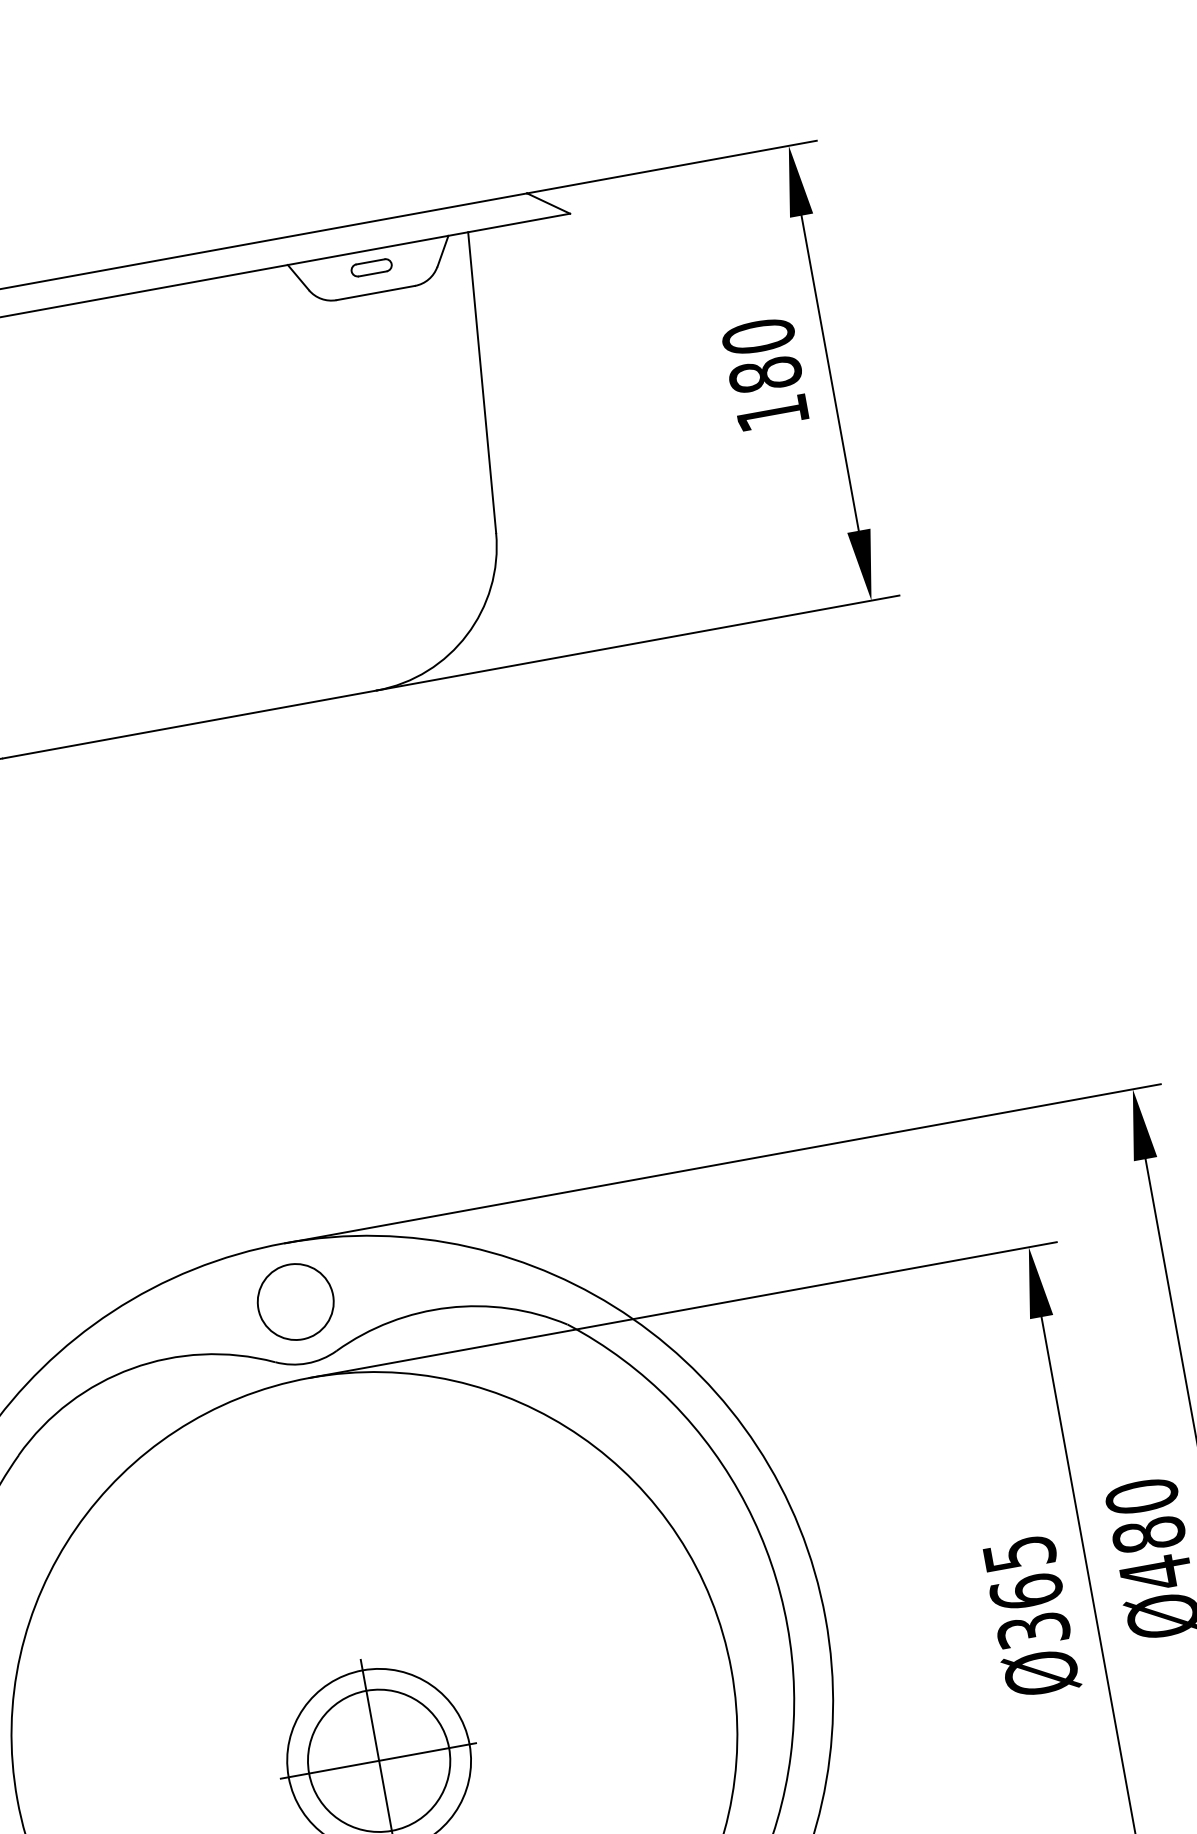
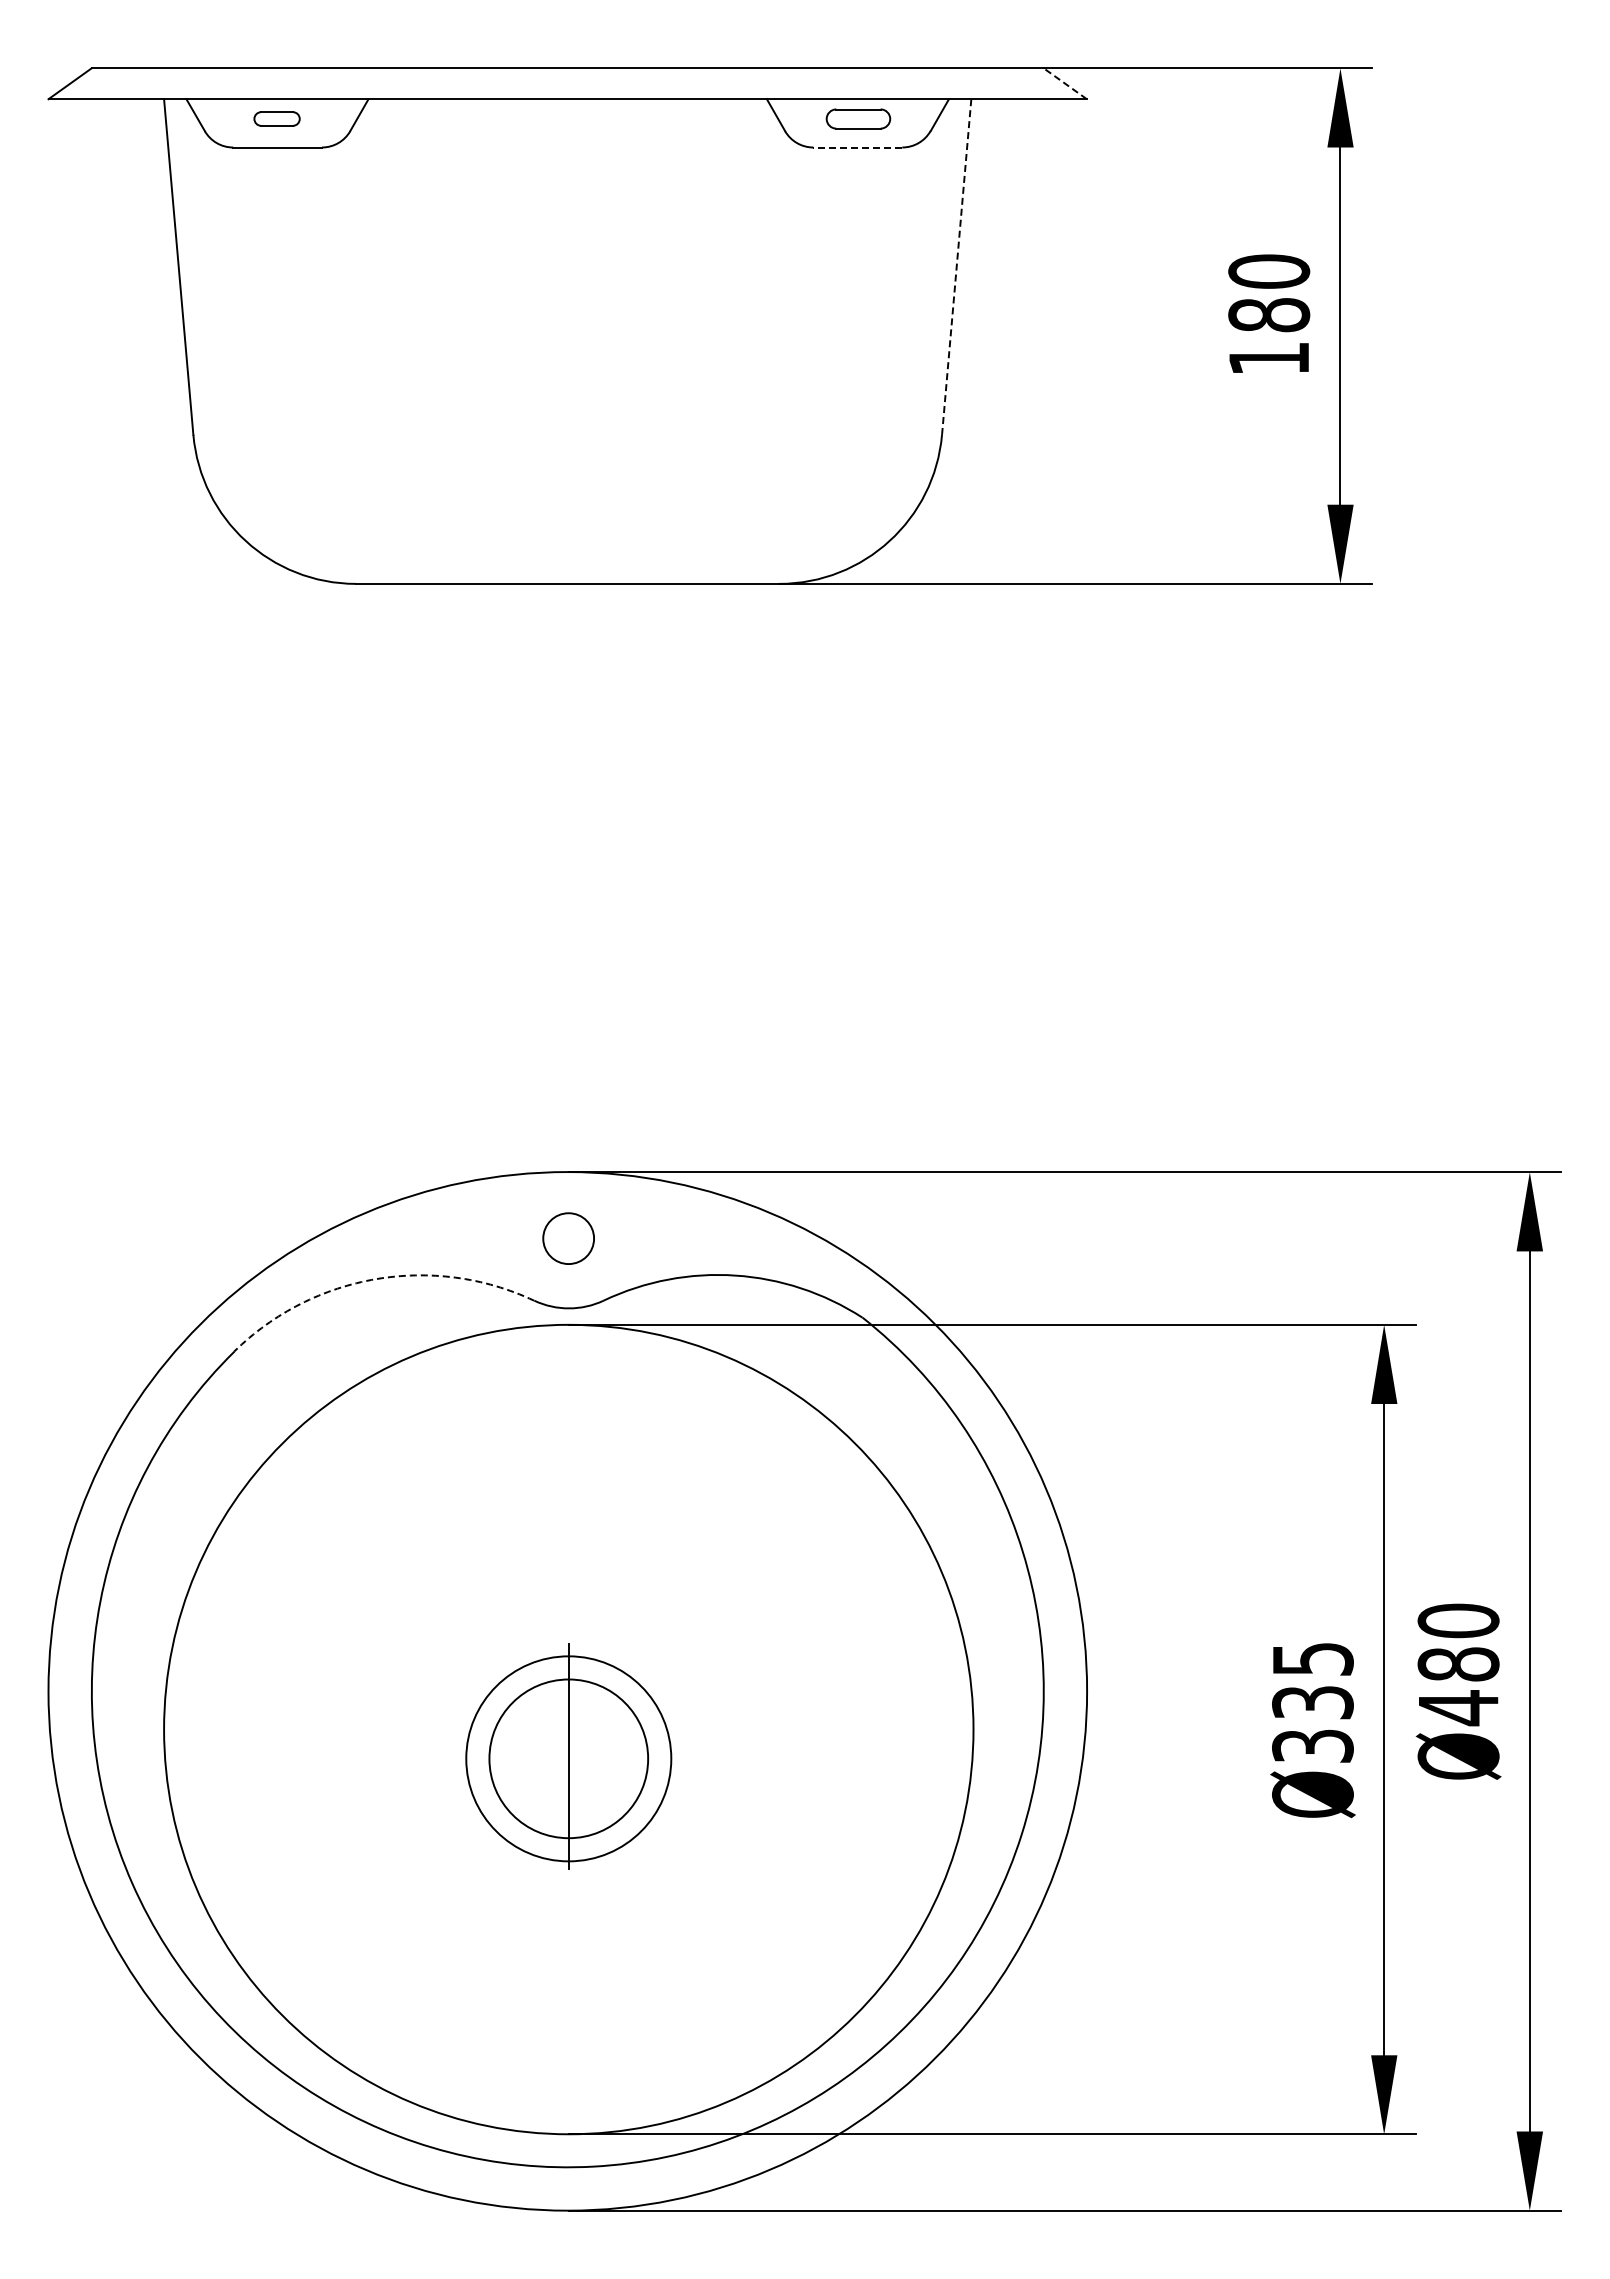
line: (548, 203) -> (1065, 83), solid -> dashed
part: (370, 267) -> (857, 118), size x1.4
line: (375, 293) -> (857, 147), solid -> dashed
line: (482, 383) -> (956, 267), solid -> dashed
circle: (295, 1301) -> (568, 1238), size x0.6
arc: (132, 1368) -> (376, 1279), solid -> dashed
text: (1026, 1591) -> (1312, 1702), Ø365 -> Ø335
line: (377, 1760) -> (567, 1758), removed

